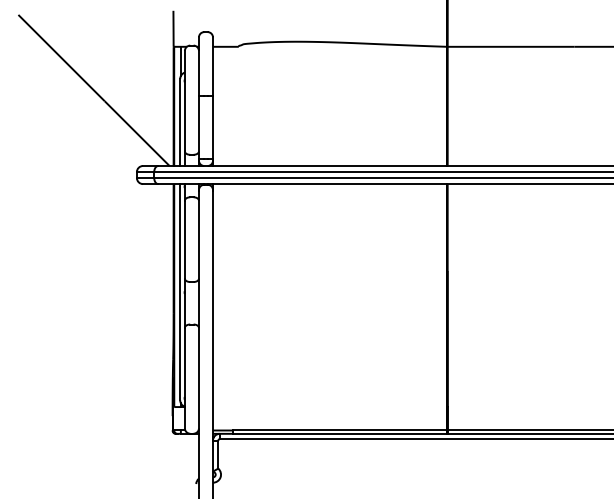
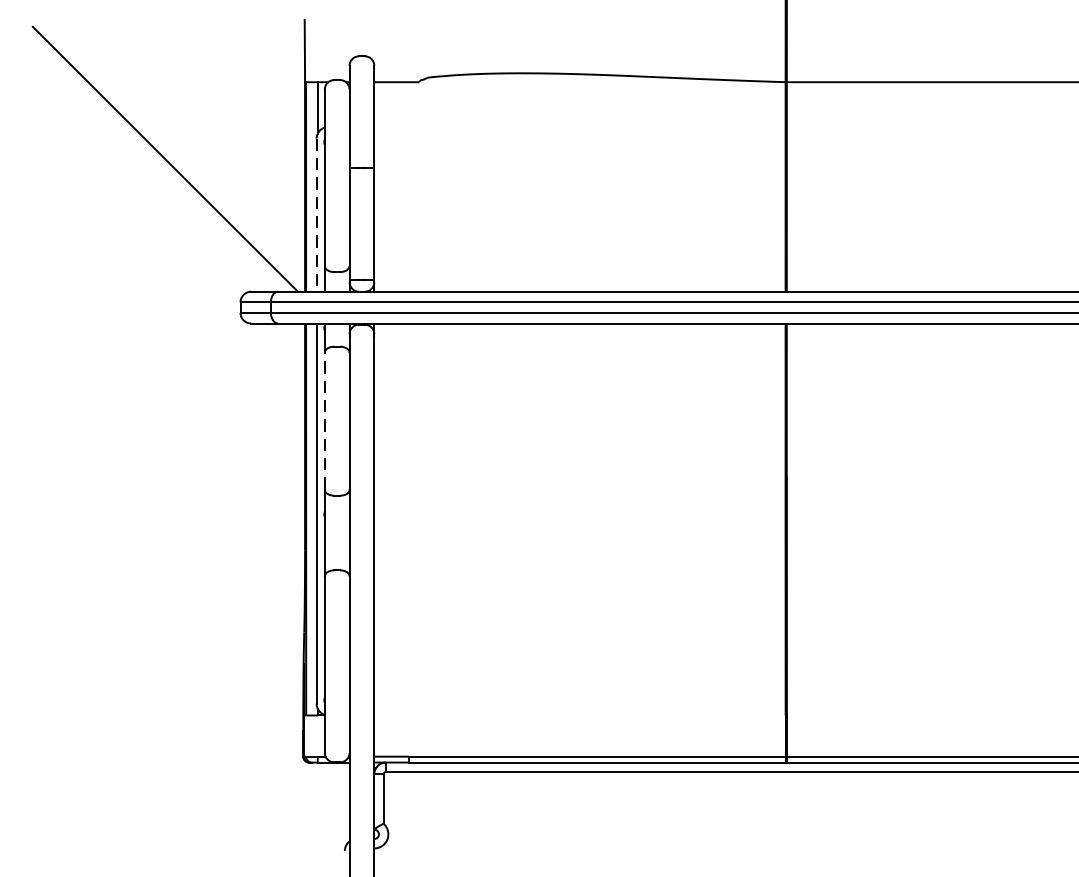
line: (180, 122) -> (317, 215), solid -> dashed
line: (184, 239) -> (324, 420), solid -> dashed

